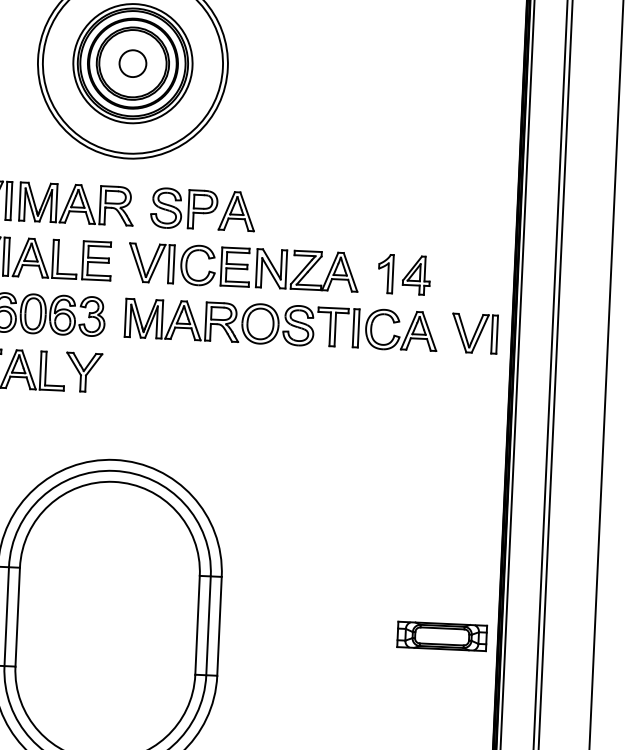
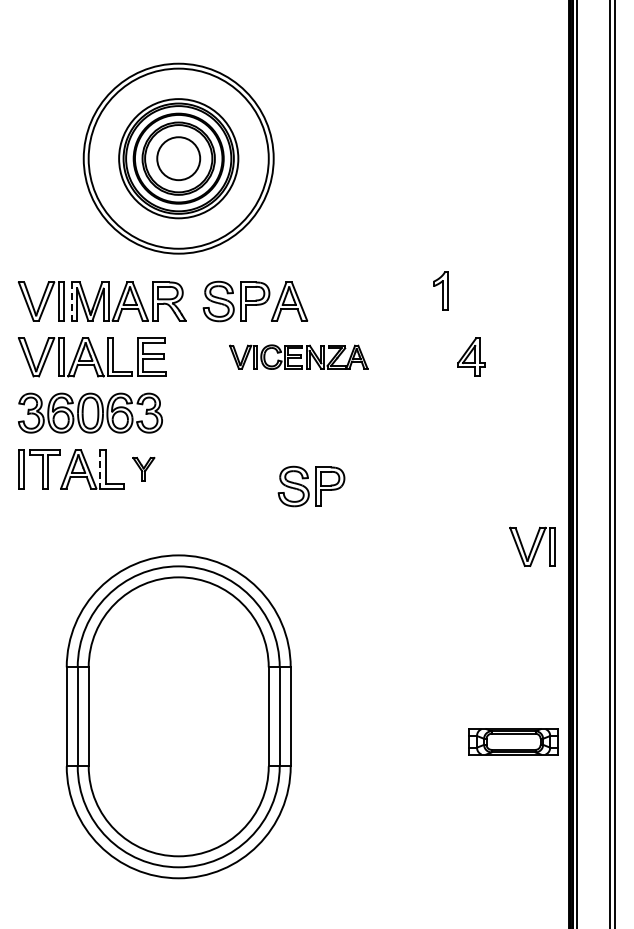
circle: (132, 63) -> (178, 158), size x1.6
line: (20, 202) -> (72, 302), solid -> dashed
part: (243, 266) -> (298, 356), size x0.6
part: (385, 273) -> (440, 290), moved
part: (281, 324) -> (338, 412), removed
part: (474, 333) -> (532, 546), moved
line: (40, 370) -> (100, 469), solid -> dashed
part: (83, 372) -> (143, 469), size x0.6
part: (250, 397) -> (311, 486), added
part: (442, 636) -> (513, 741), moved

